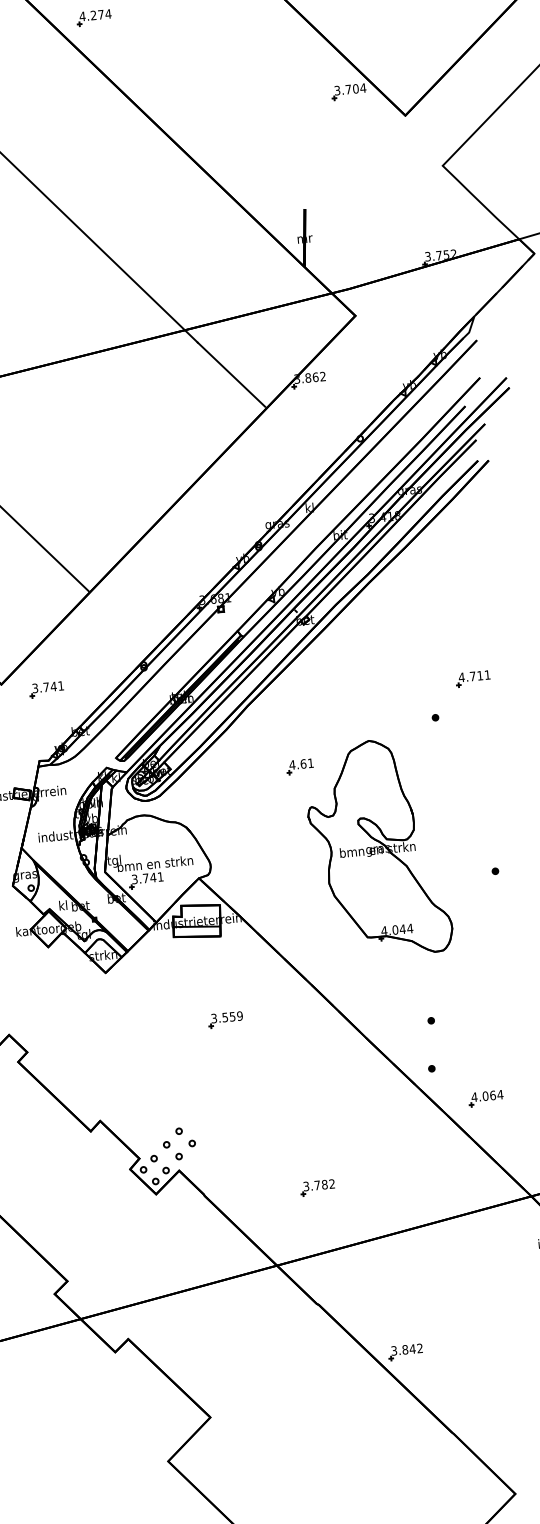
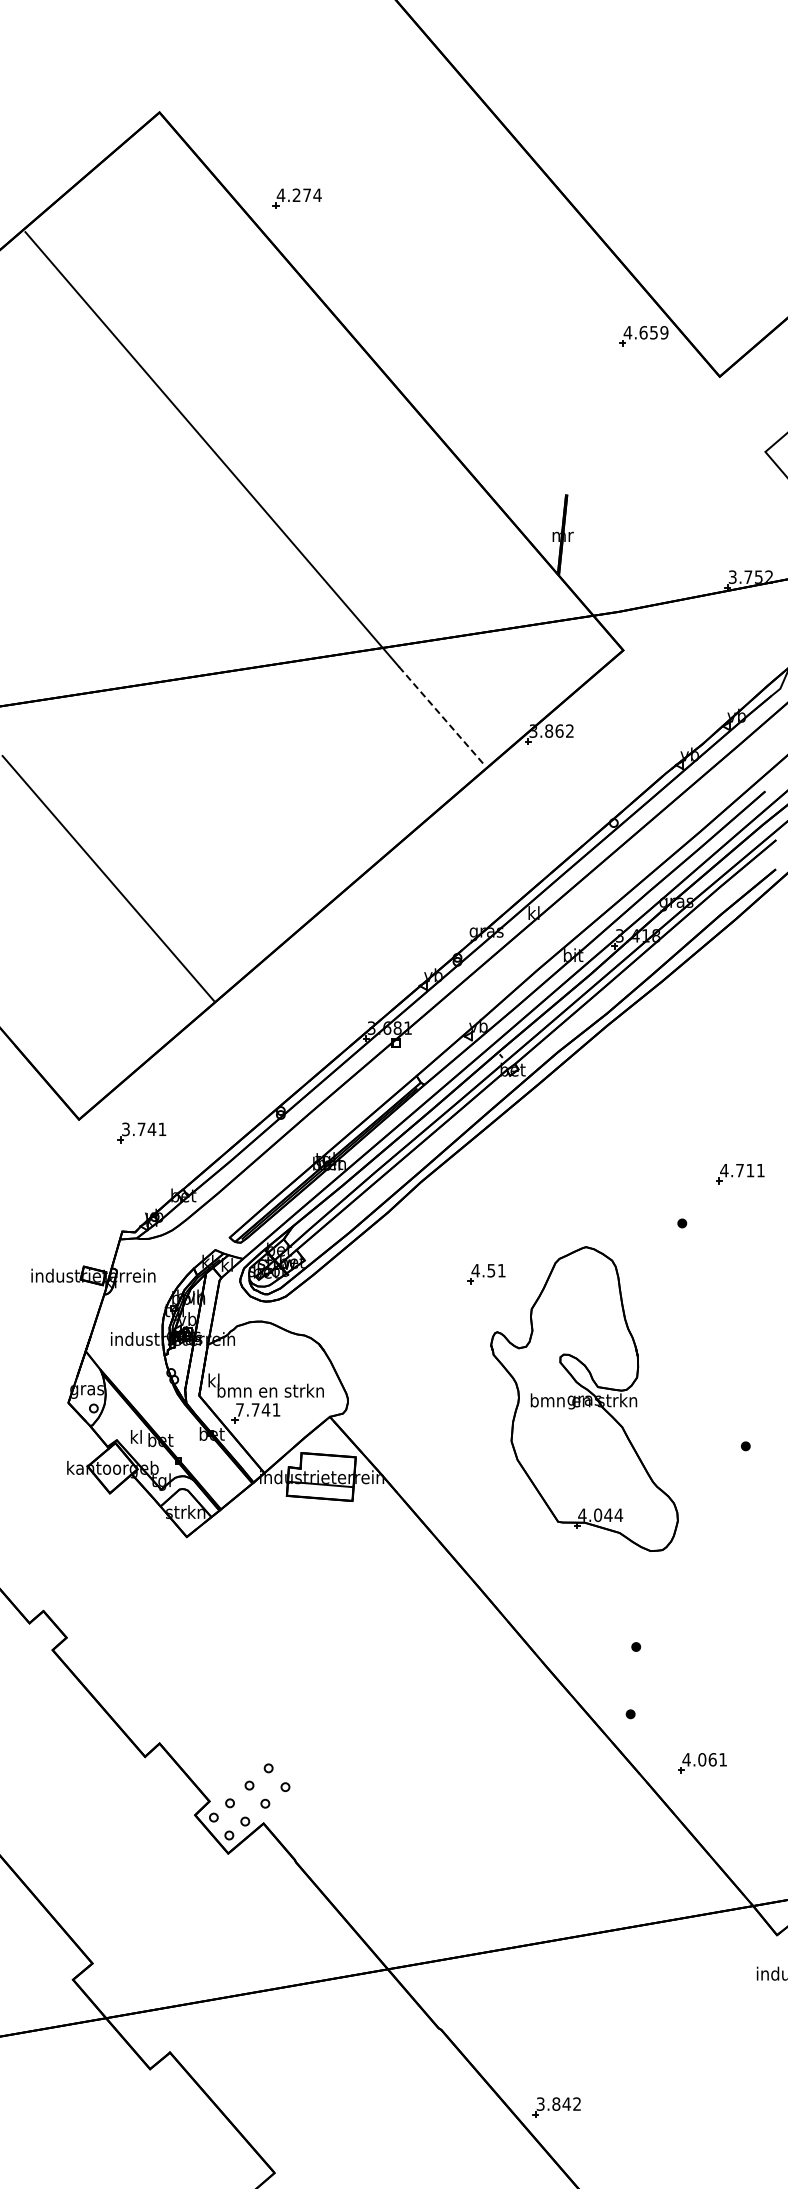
text: (349, 89) -> (645, 332), 3.704 -> 4.659
line: (231, 374) -> (442, 716), solid -> dashed
text: (303, 763) -> (491, 1270), 4.61 -> 4.51
text: (114, 861) -> (213, 1382), tgl -> kl
text: (134, 879) -> (239, 1409), 3.741 -> 7.741
part: (225, 1019) -> (348, 1618), removed
text: (499, 1094) -> (722, 1759), 4.064 -> 4.061
part: (317, 1187) -> (455, 1865), removed

